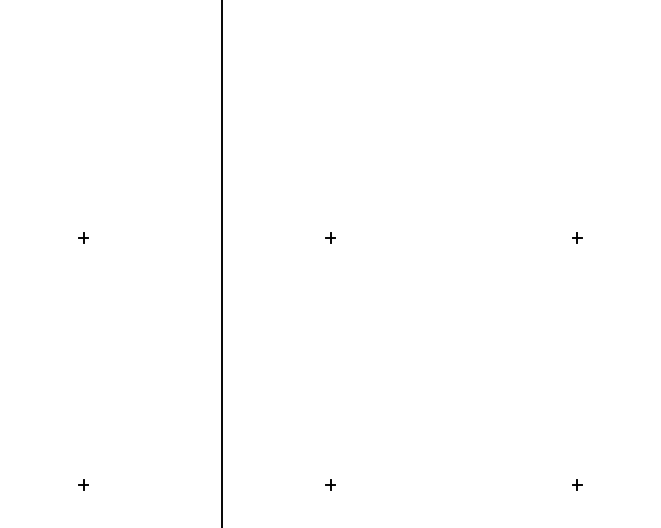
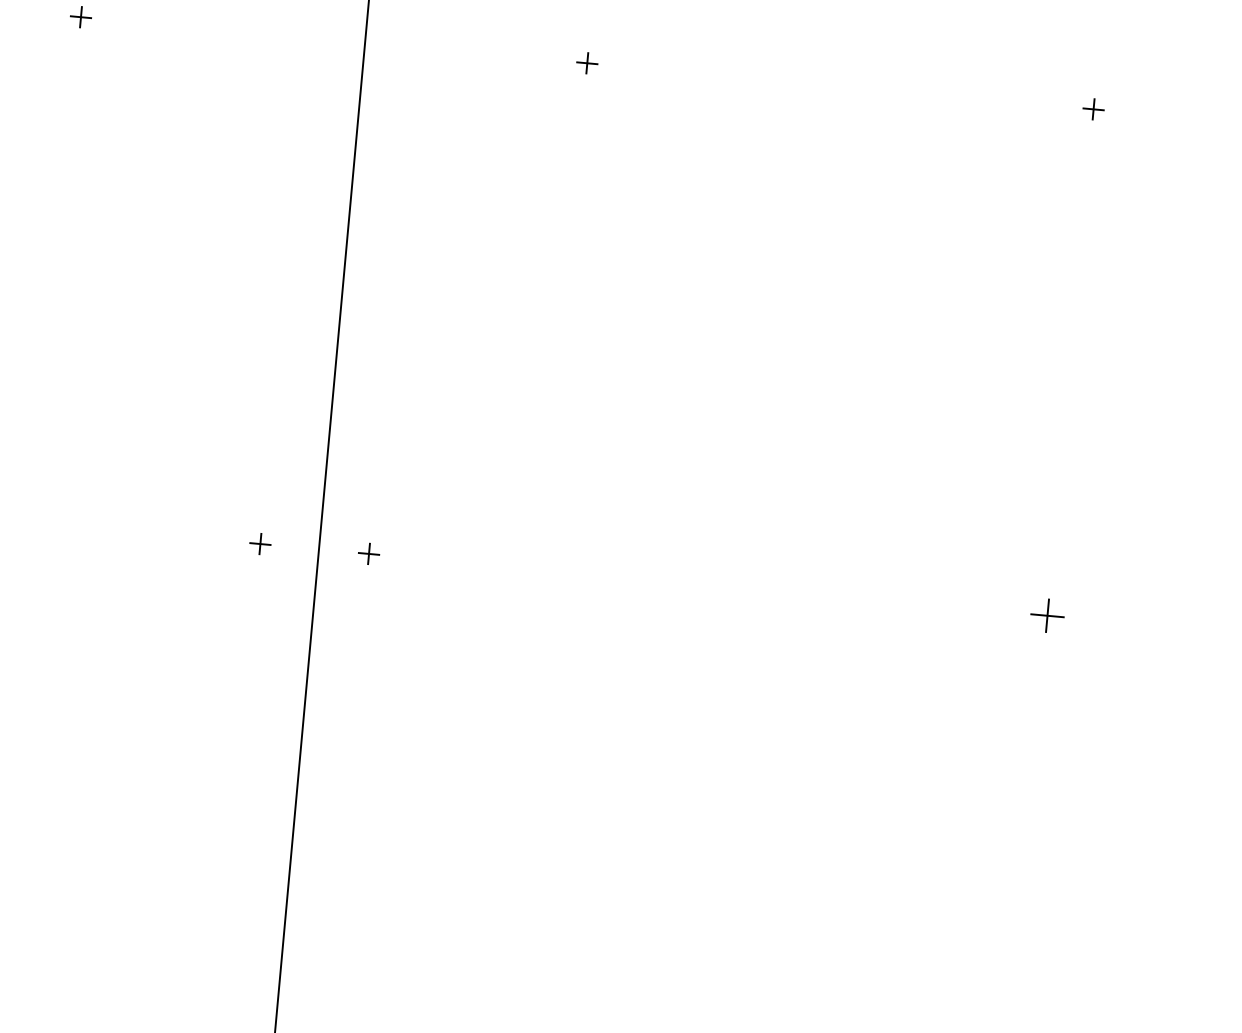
part: (83, 237) -> (260, 542), moved
part: (330, 237) -> (369, 552), moved
part: (577, 237) -> (1047, 614), size x1.6

